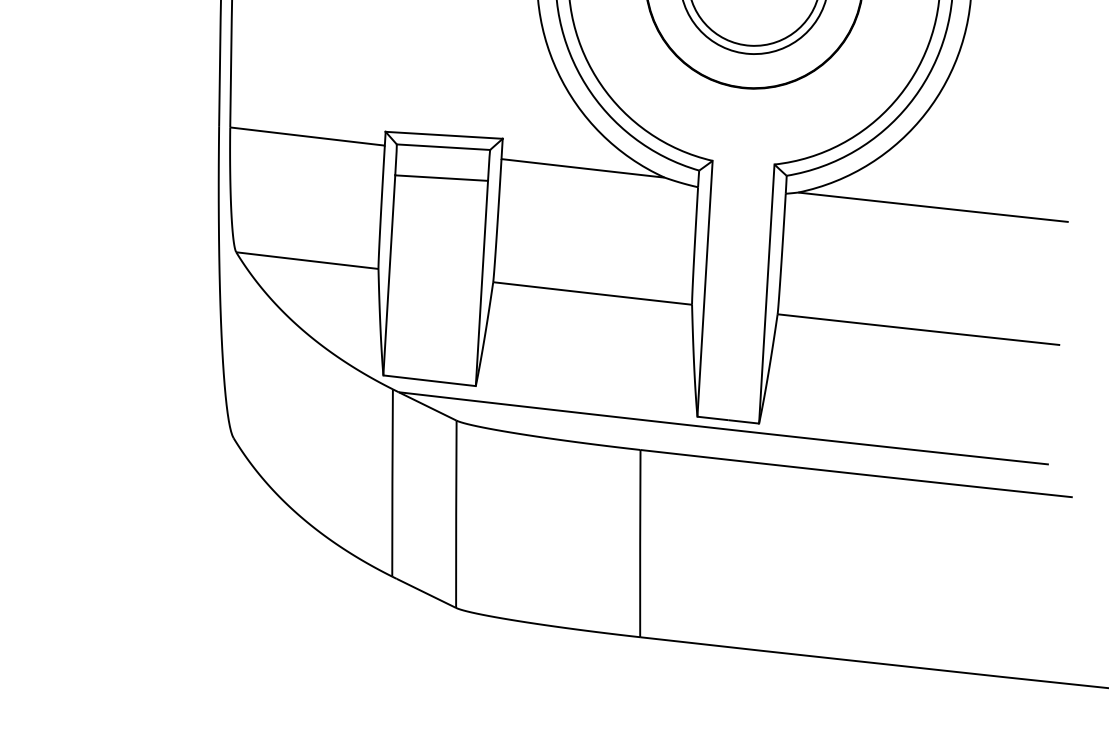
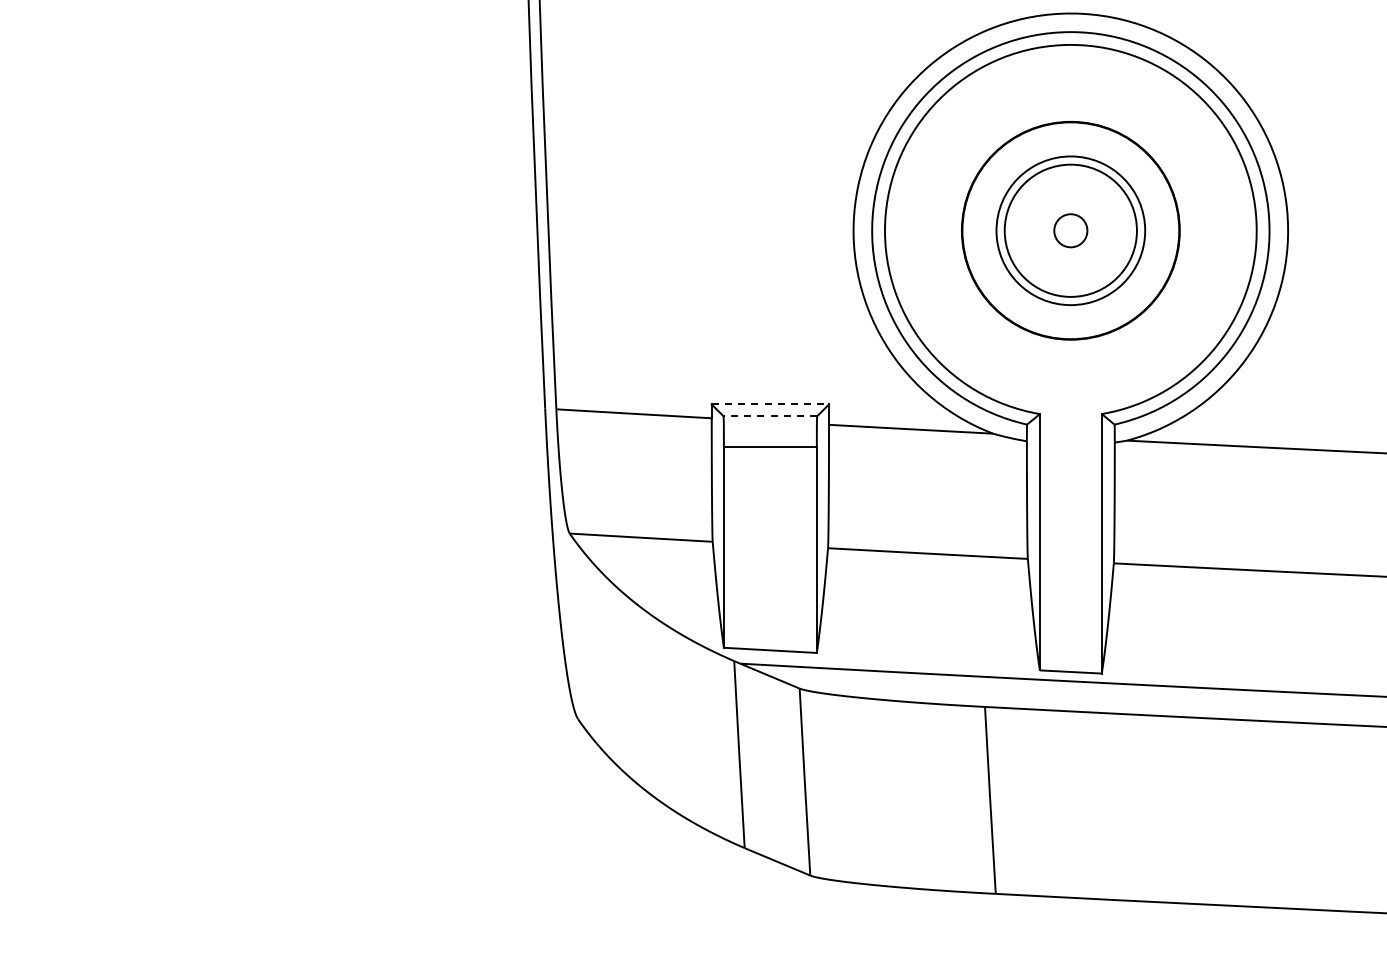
line: (444, 135) -> (770, 404), solid -> dashed
line: (443, 147) -> (770, 416), solid -> dashed

